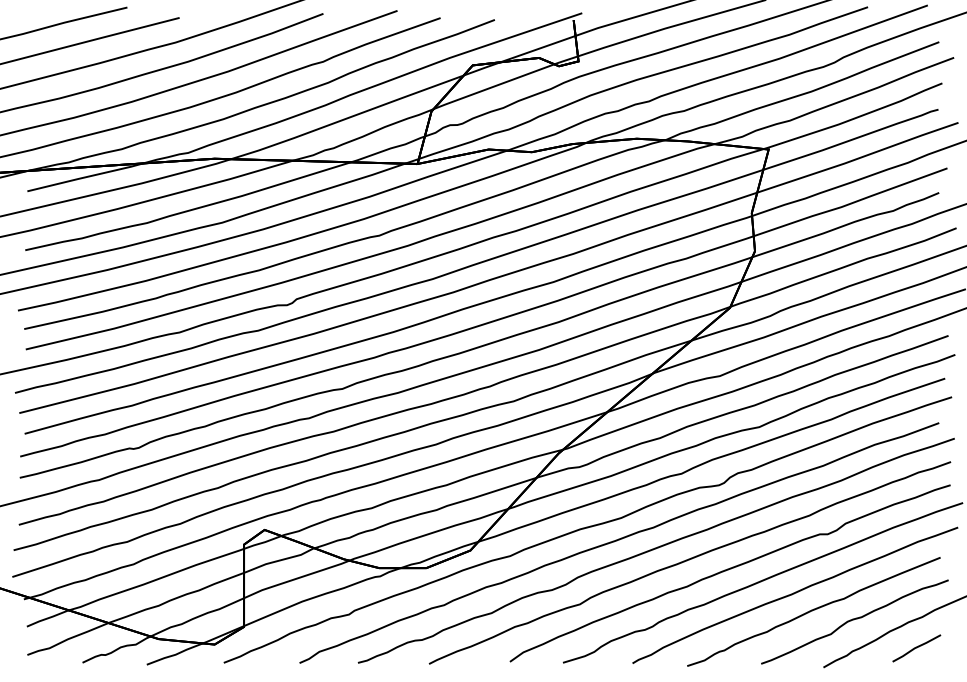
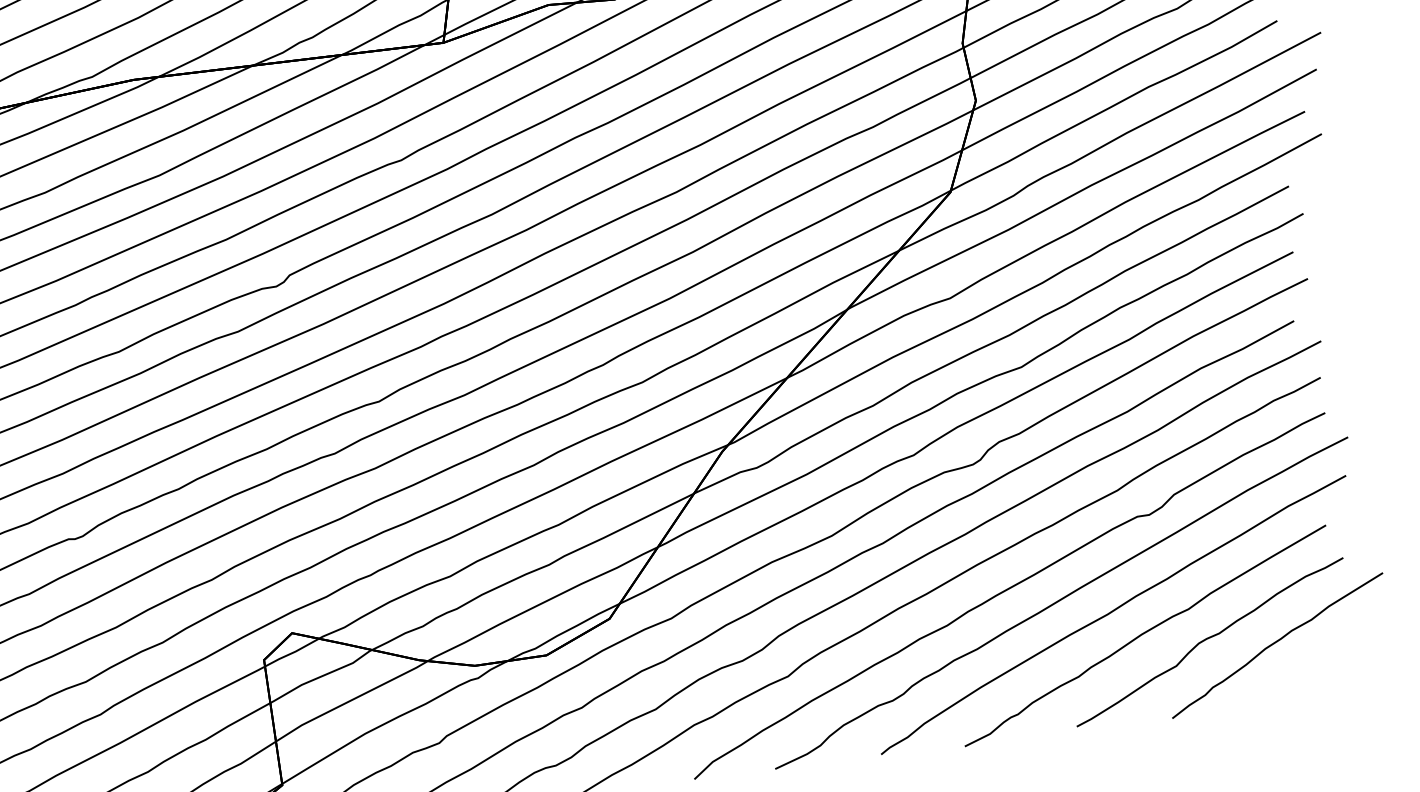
line: (916, 648) -> (1309, 668), removed

